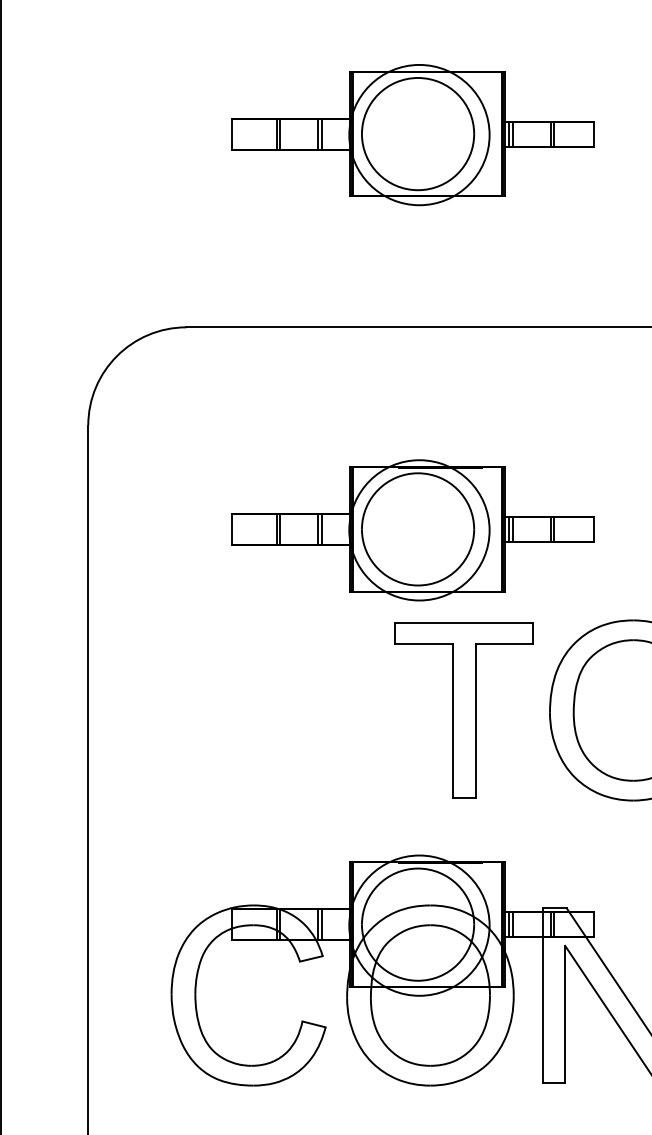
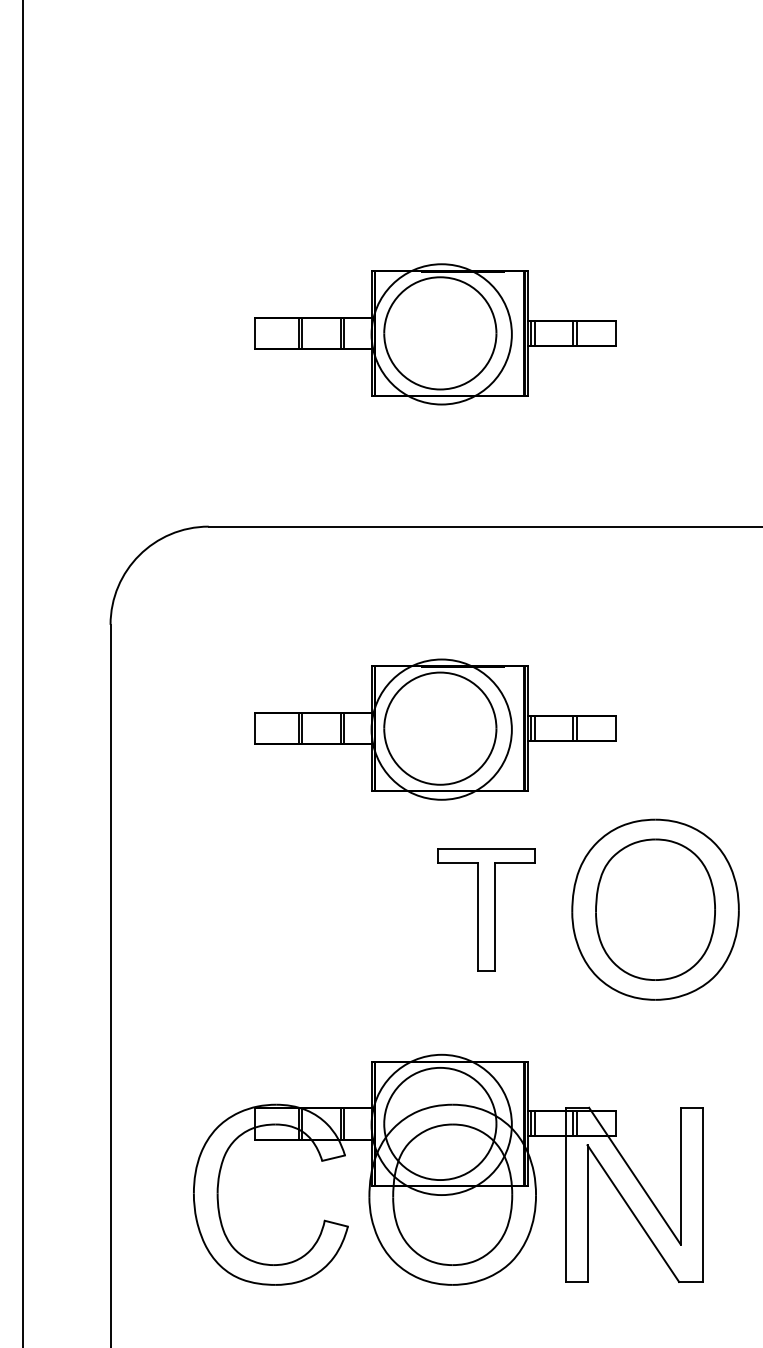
part: (464, 710) -> (486, 909), size x0.7

